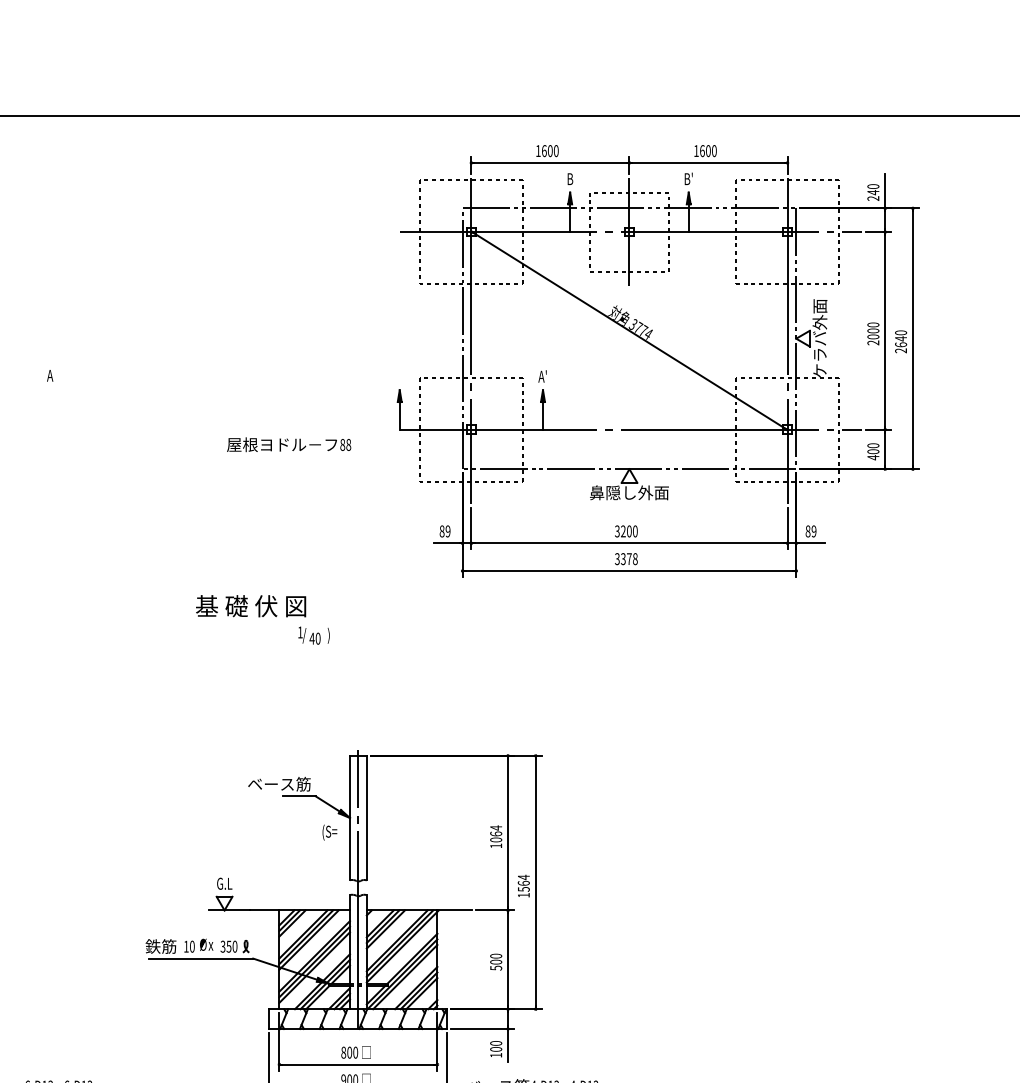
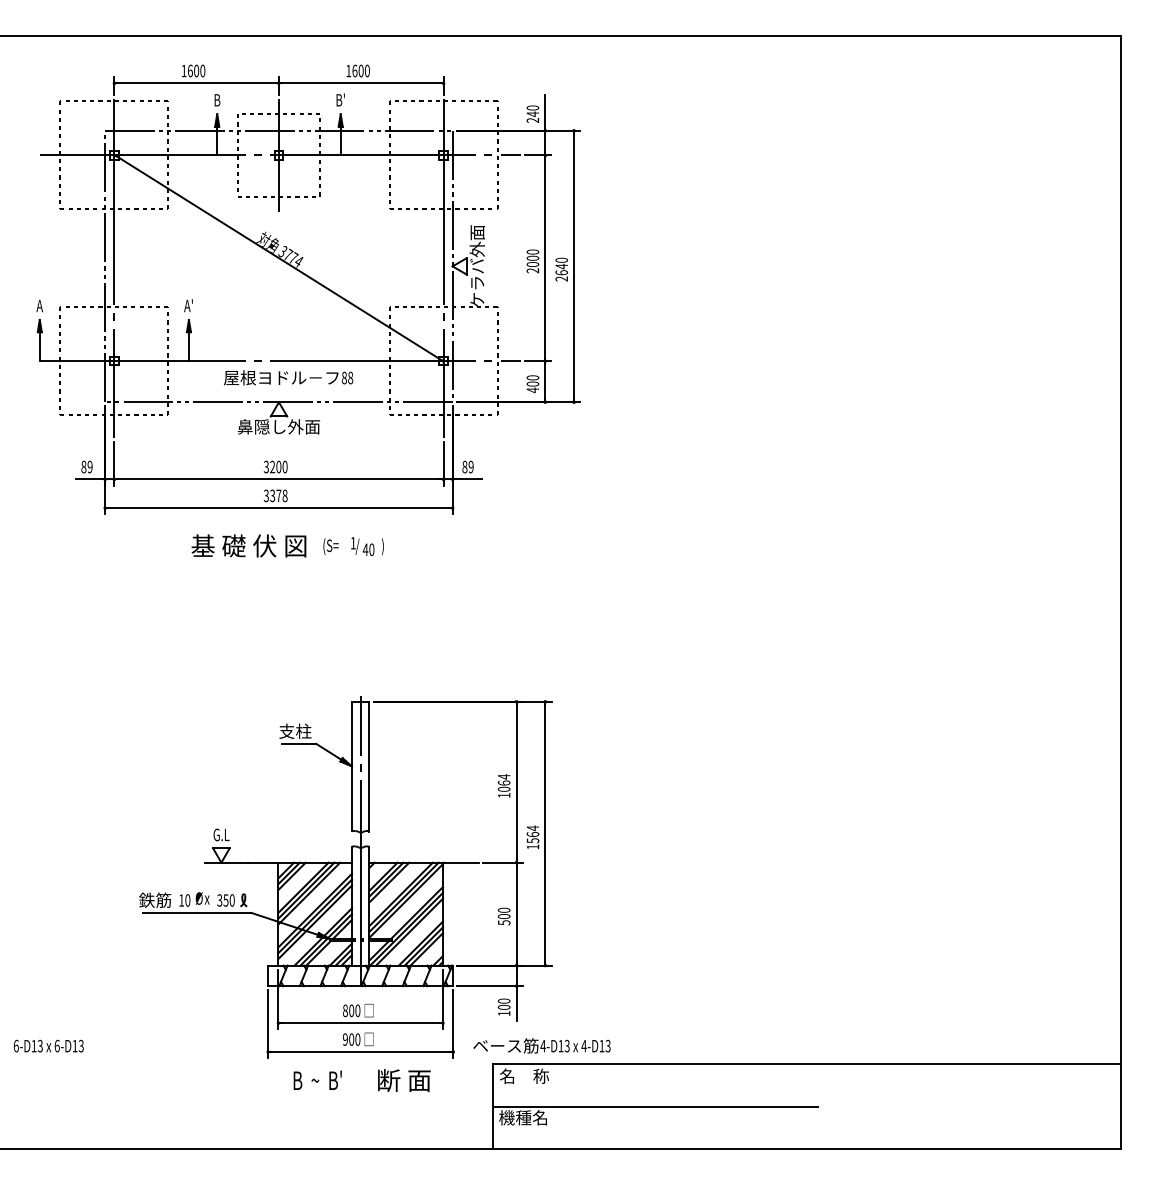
part: (661, 352) -> (312, 280), moved
text: (314, 635) -> (367, 546), moved
text: (279, 783) -> (278, 730), ベース筋 -> 支柱
text: (329, 832) -> (330, 546), moved

